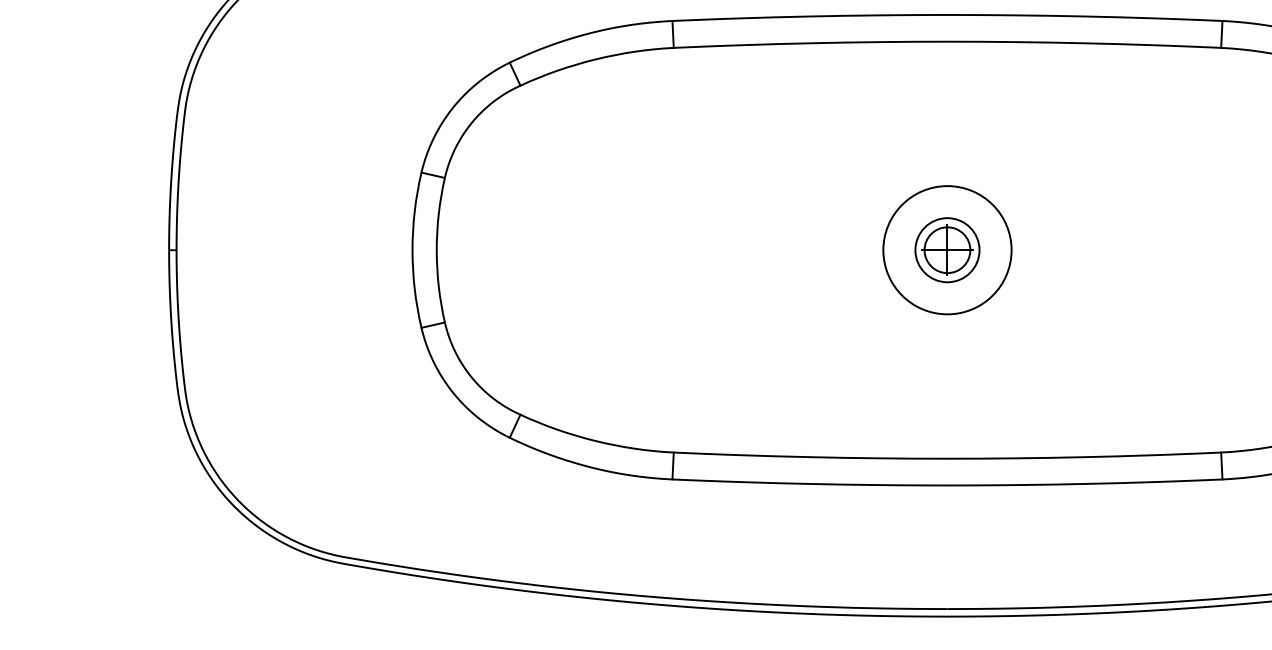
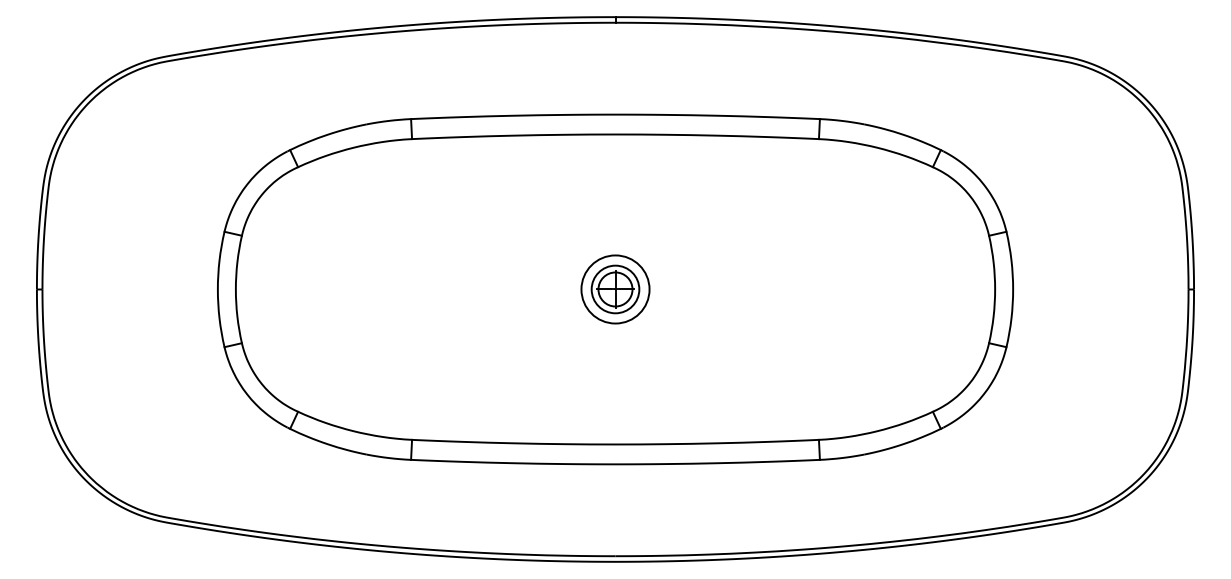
circle: (947, 250) -> (615, 289), size x0.71

